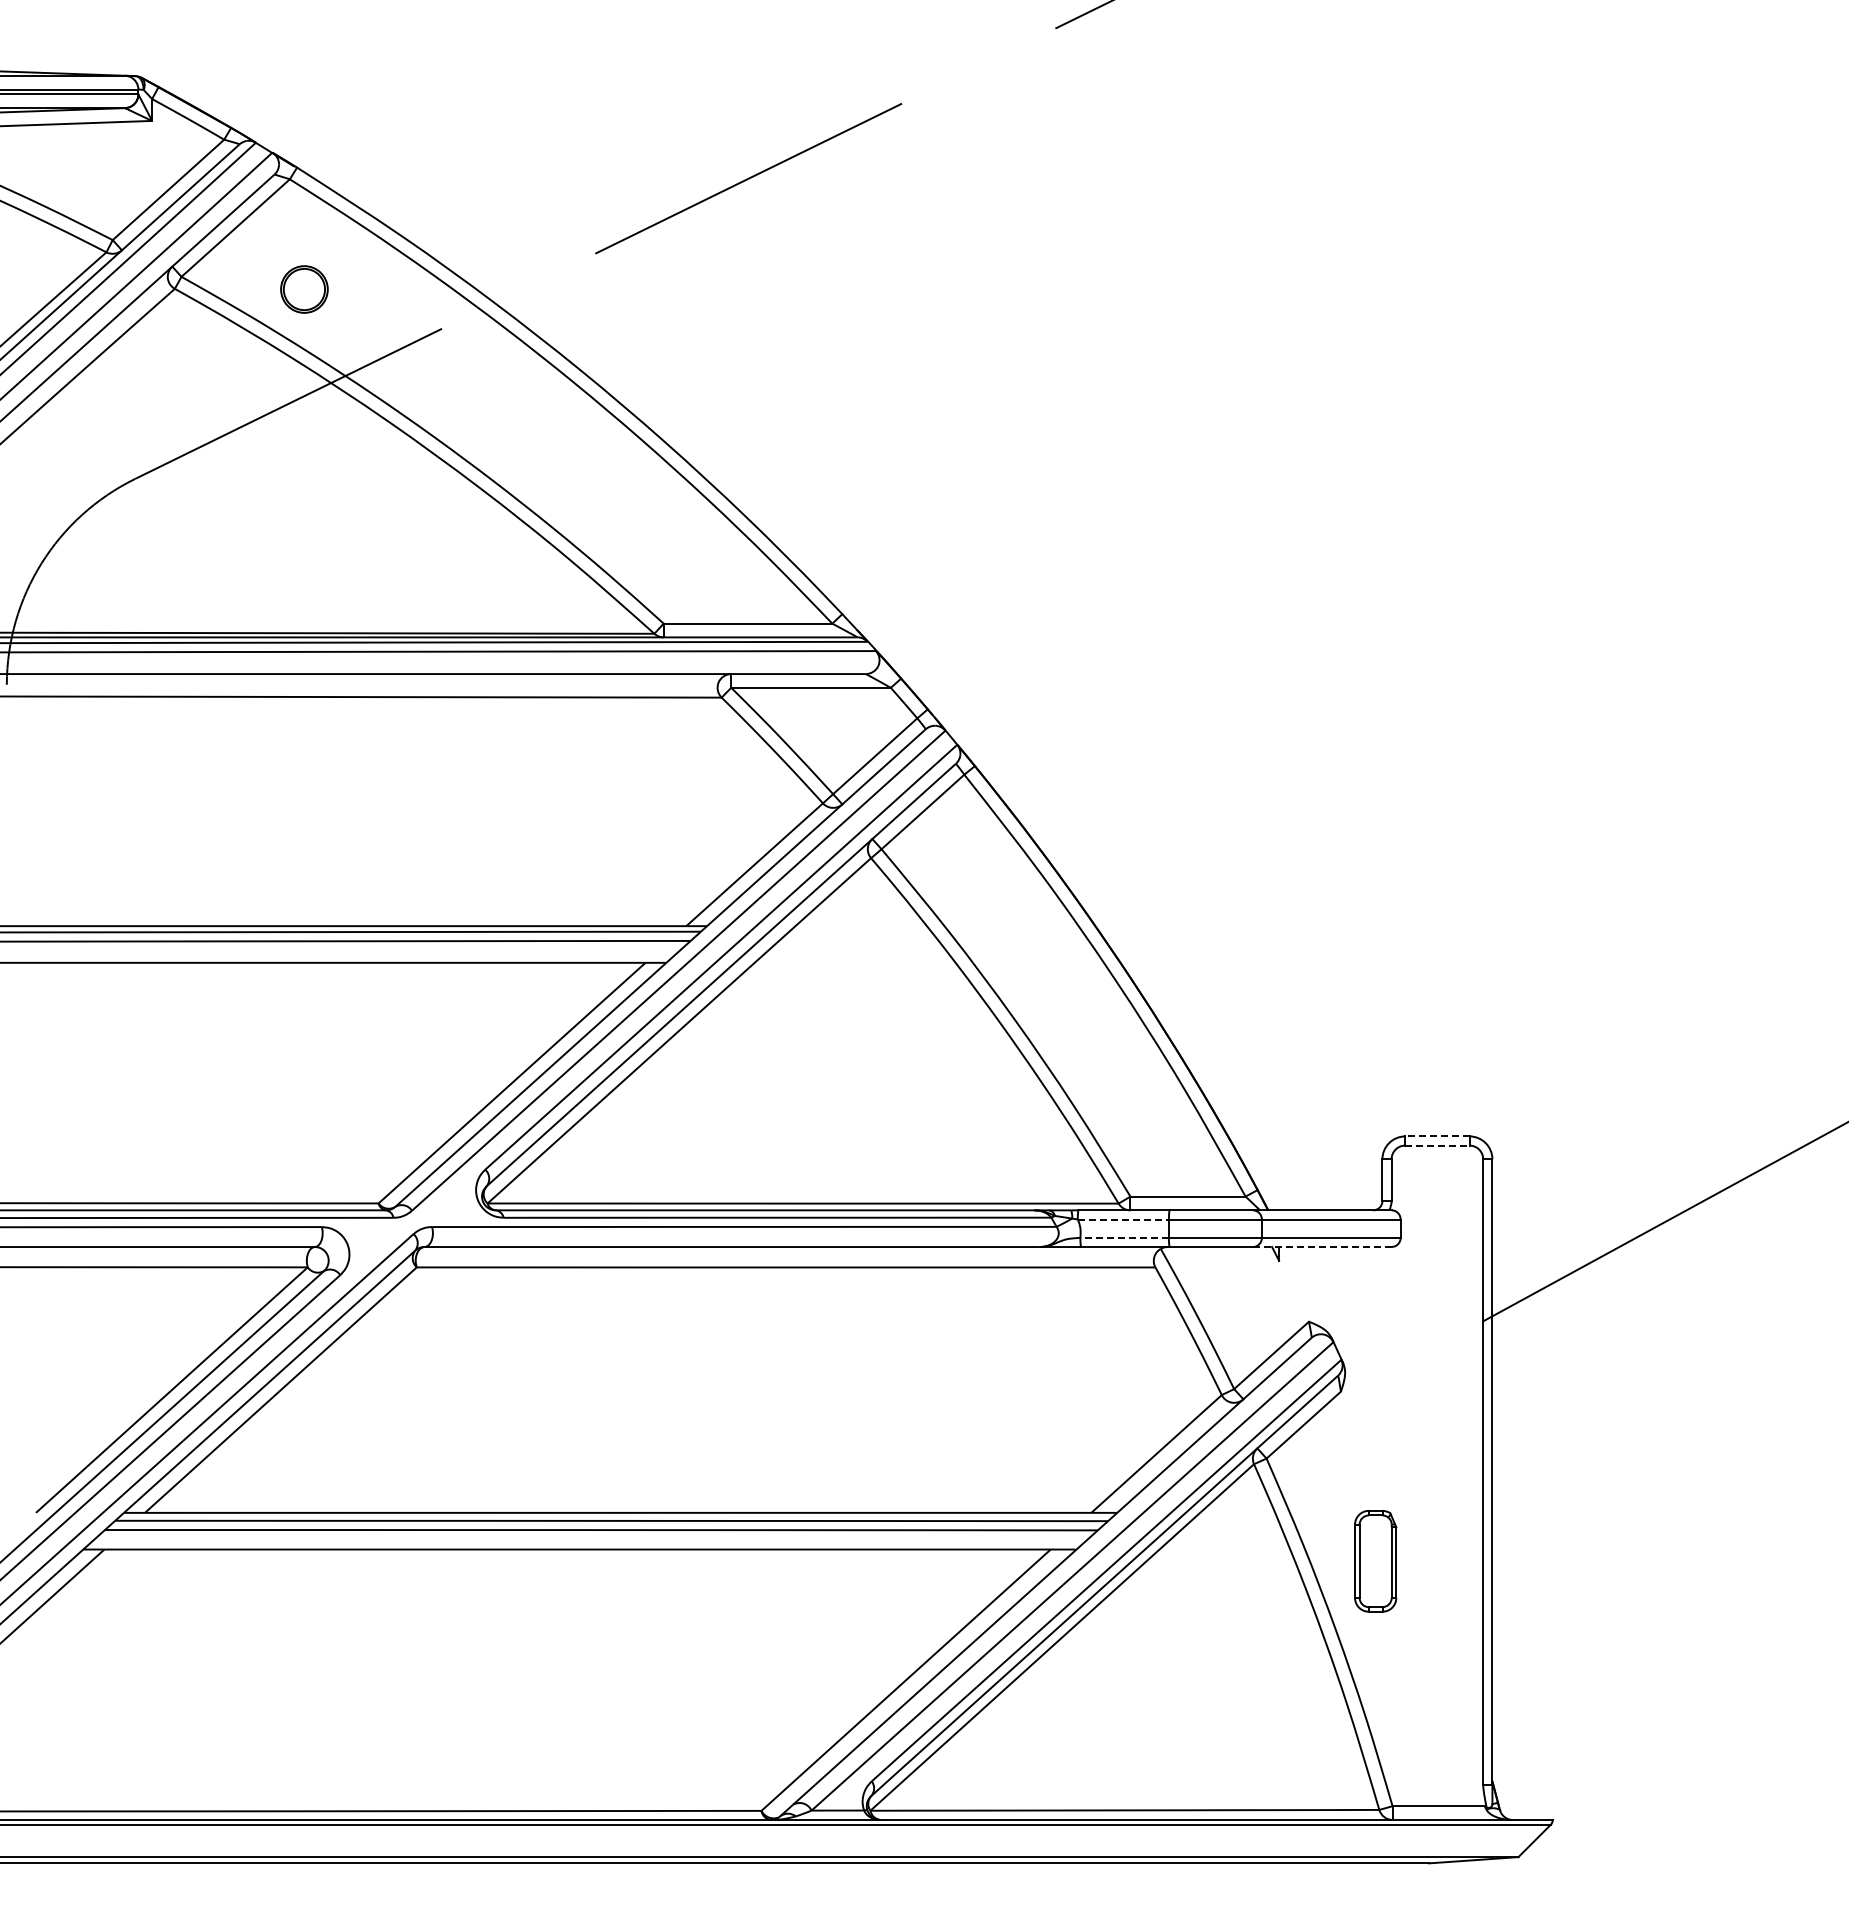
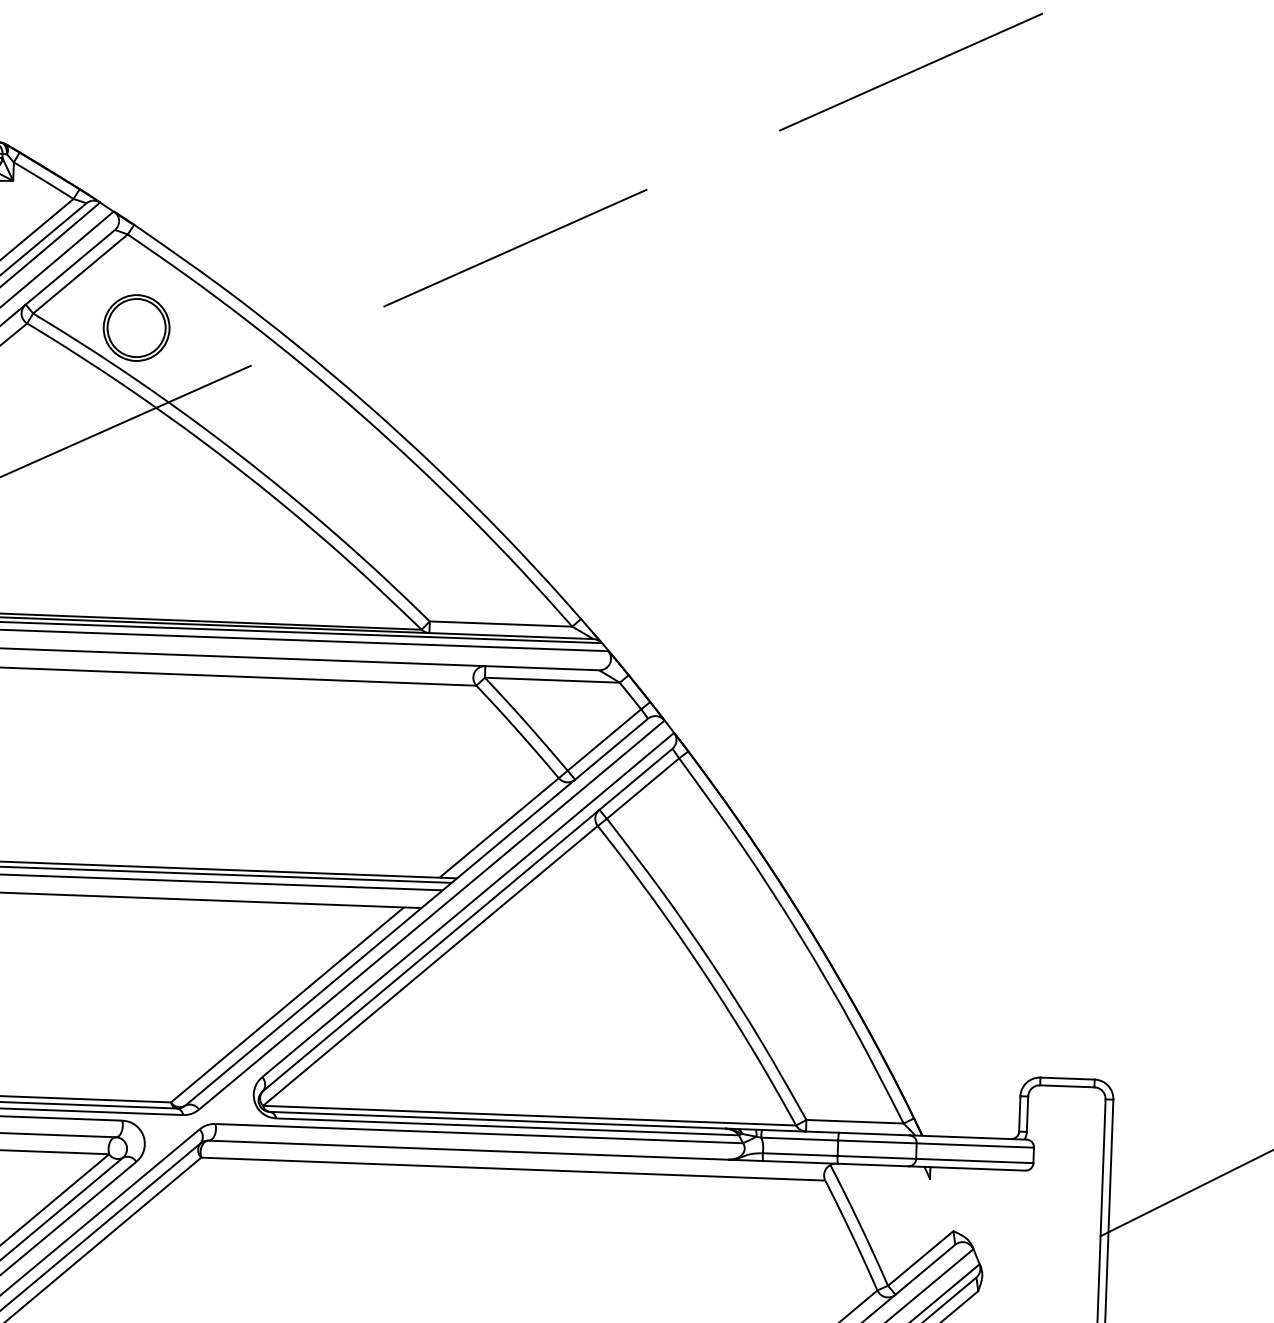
part: (304, 289) -> (136, 328), size x1.67
line: (1436, 1136) -> (1066, 1078), dashed -> solid
line: (1437, 1145) -> (1067, 1086), dashed -> solid
line: (1123, 1219) -> (799, 1139), dashed -> solid
line: (1124, 1237) -> (800, 1154), dashed -> solid
line: (1322, 1247) -> (967, 1168), dashed -> solid

